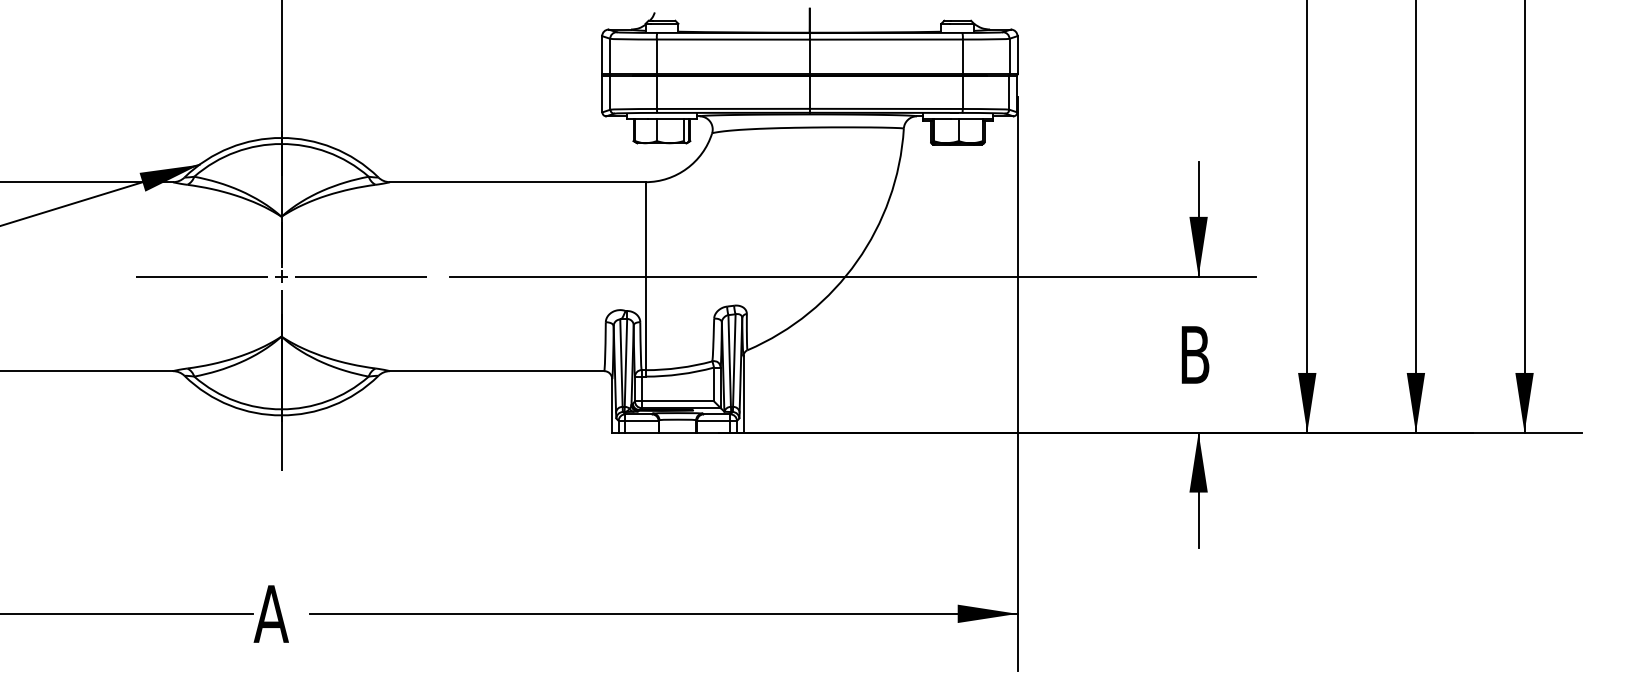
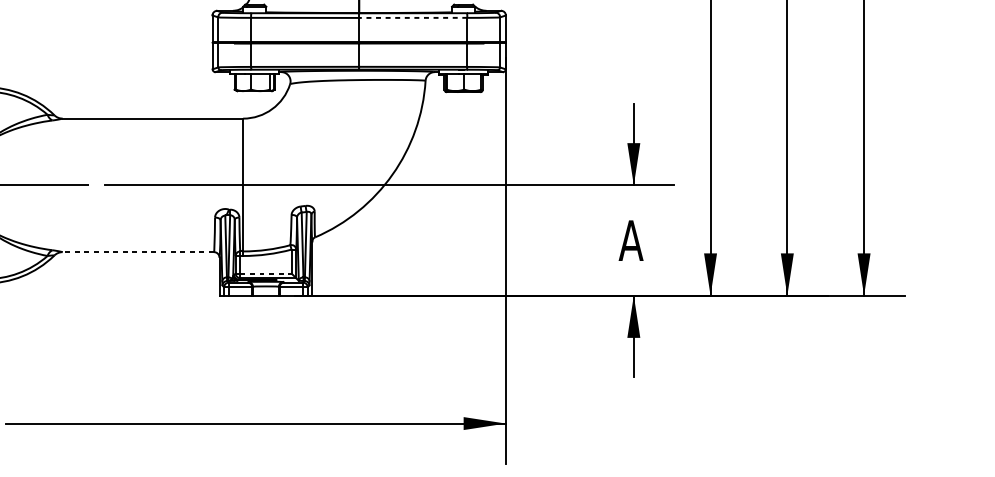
line: (885, 39) -> (412, 17), solid -> dashed
text: (1194, 354) -> (630, 240), B -> A
line: (496, 371) -> (137, 252), solid -> dashed
line: (678, 401) -> (266, 273), solid -> dashed

